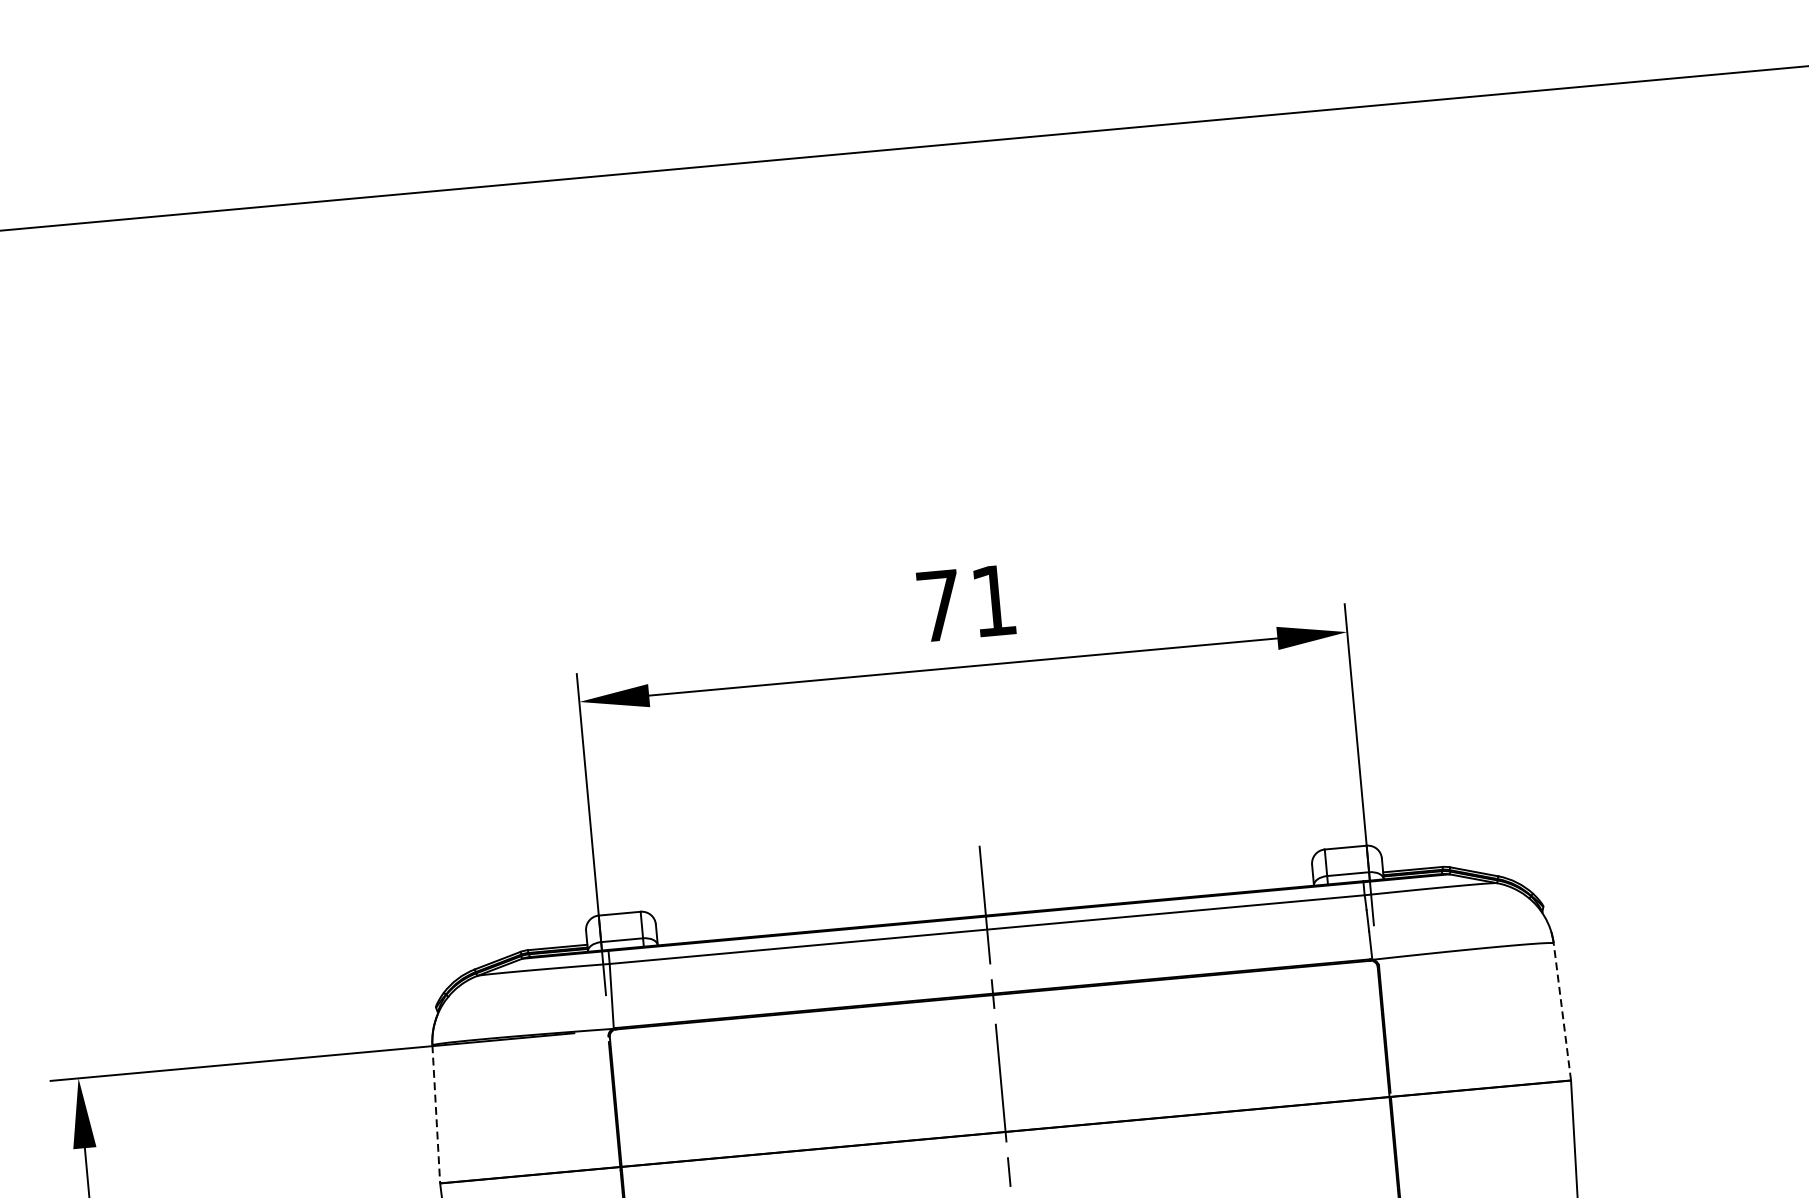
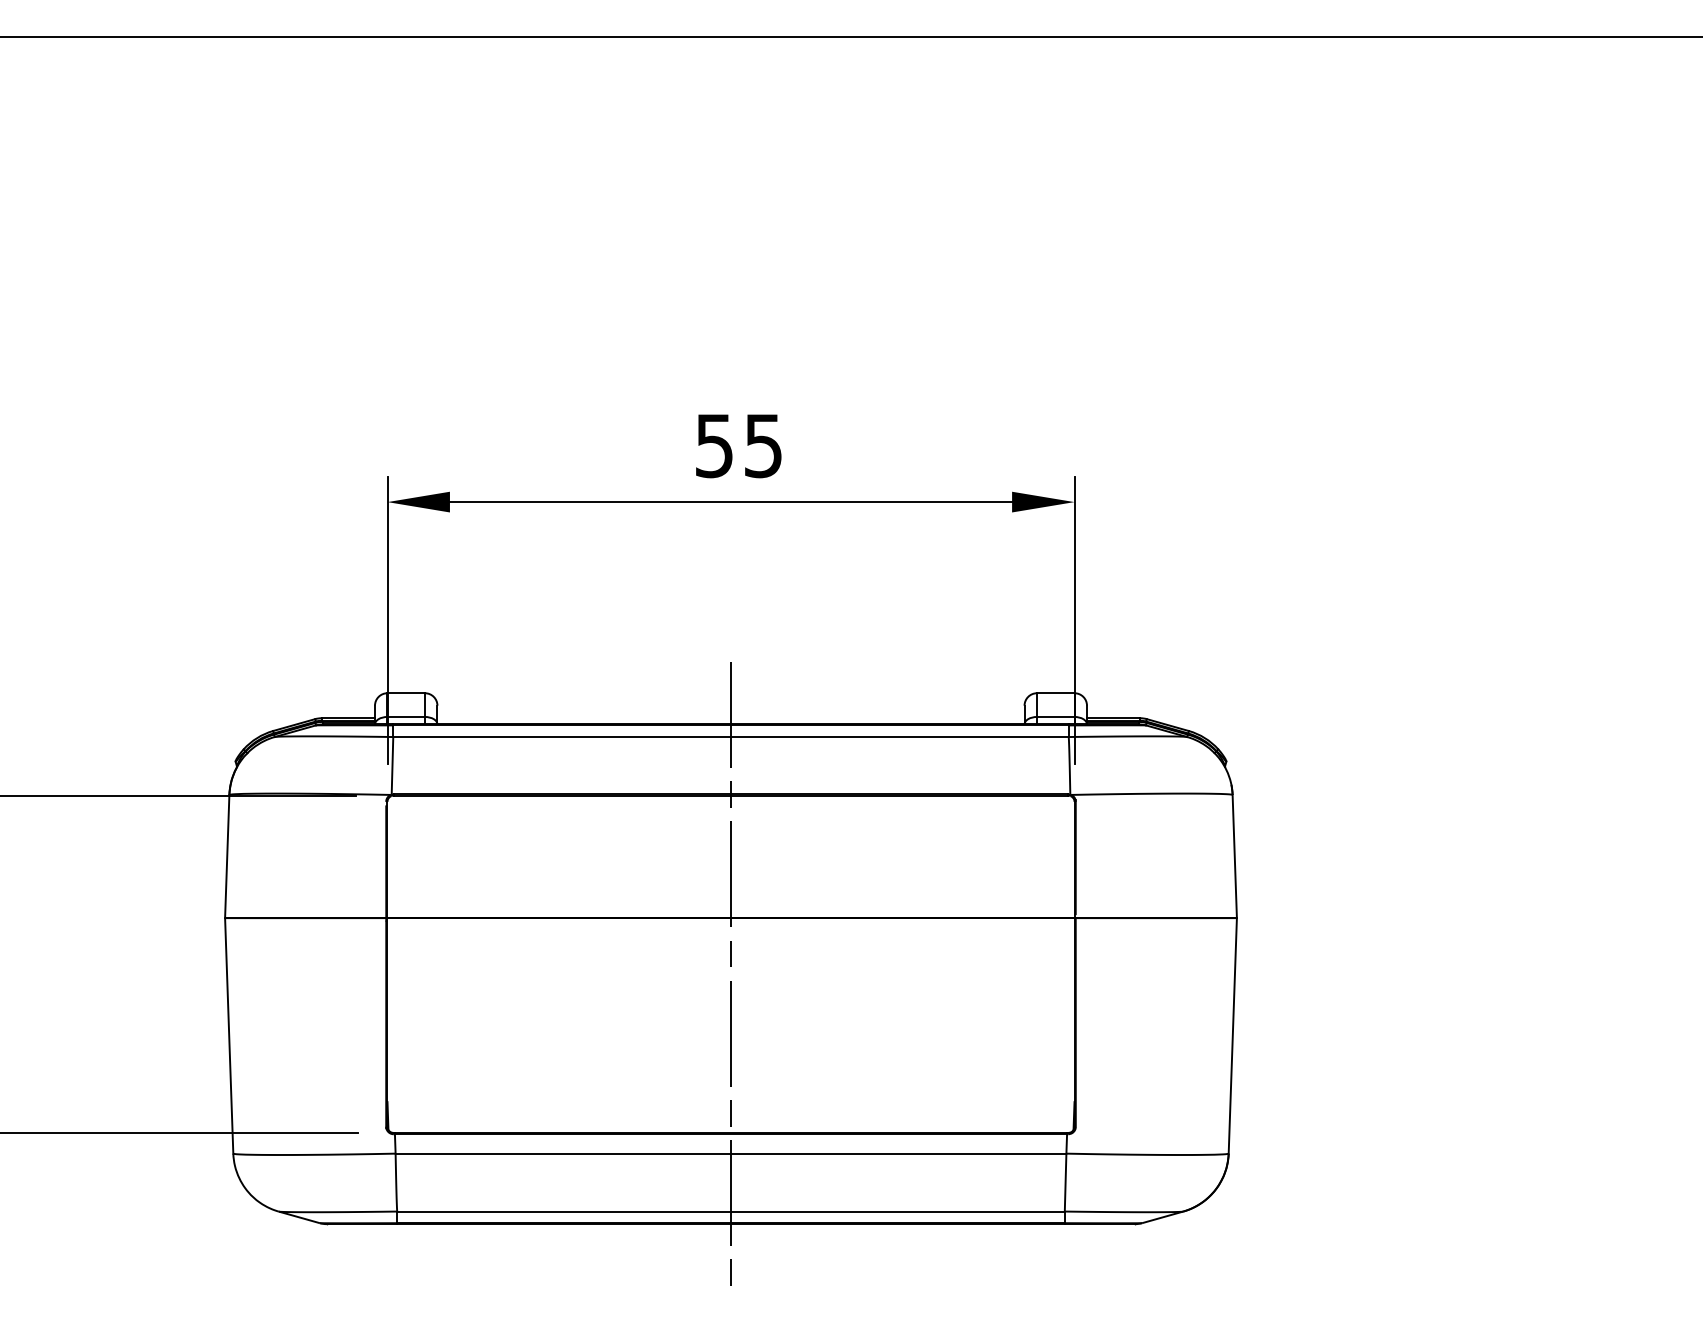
text: (966, 604) -> (738, 446), 71 -> 55
line: (1562, 1011) -> (1234, 856), dashed -> solid
line: (436, 1114) -> (227, 856), dashed -> solid

